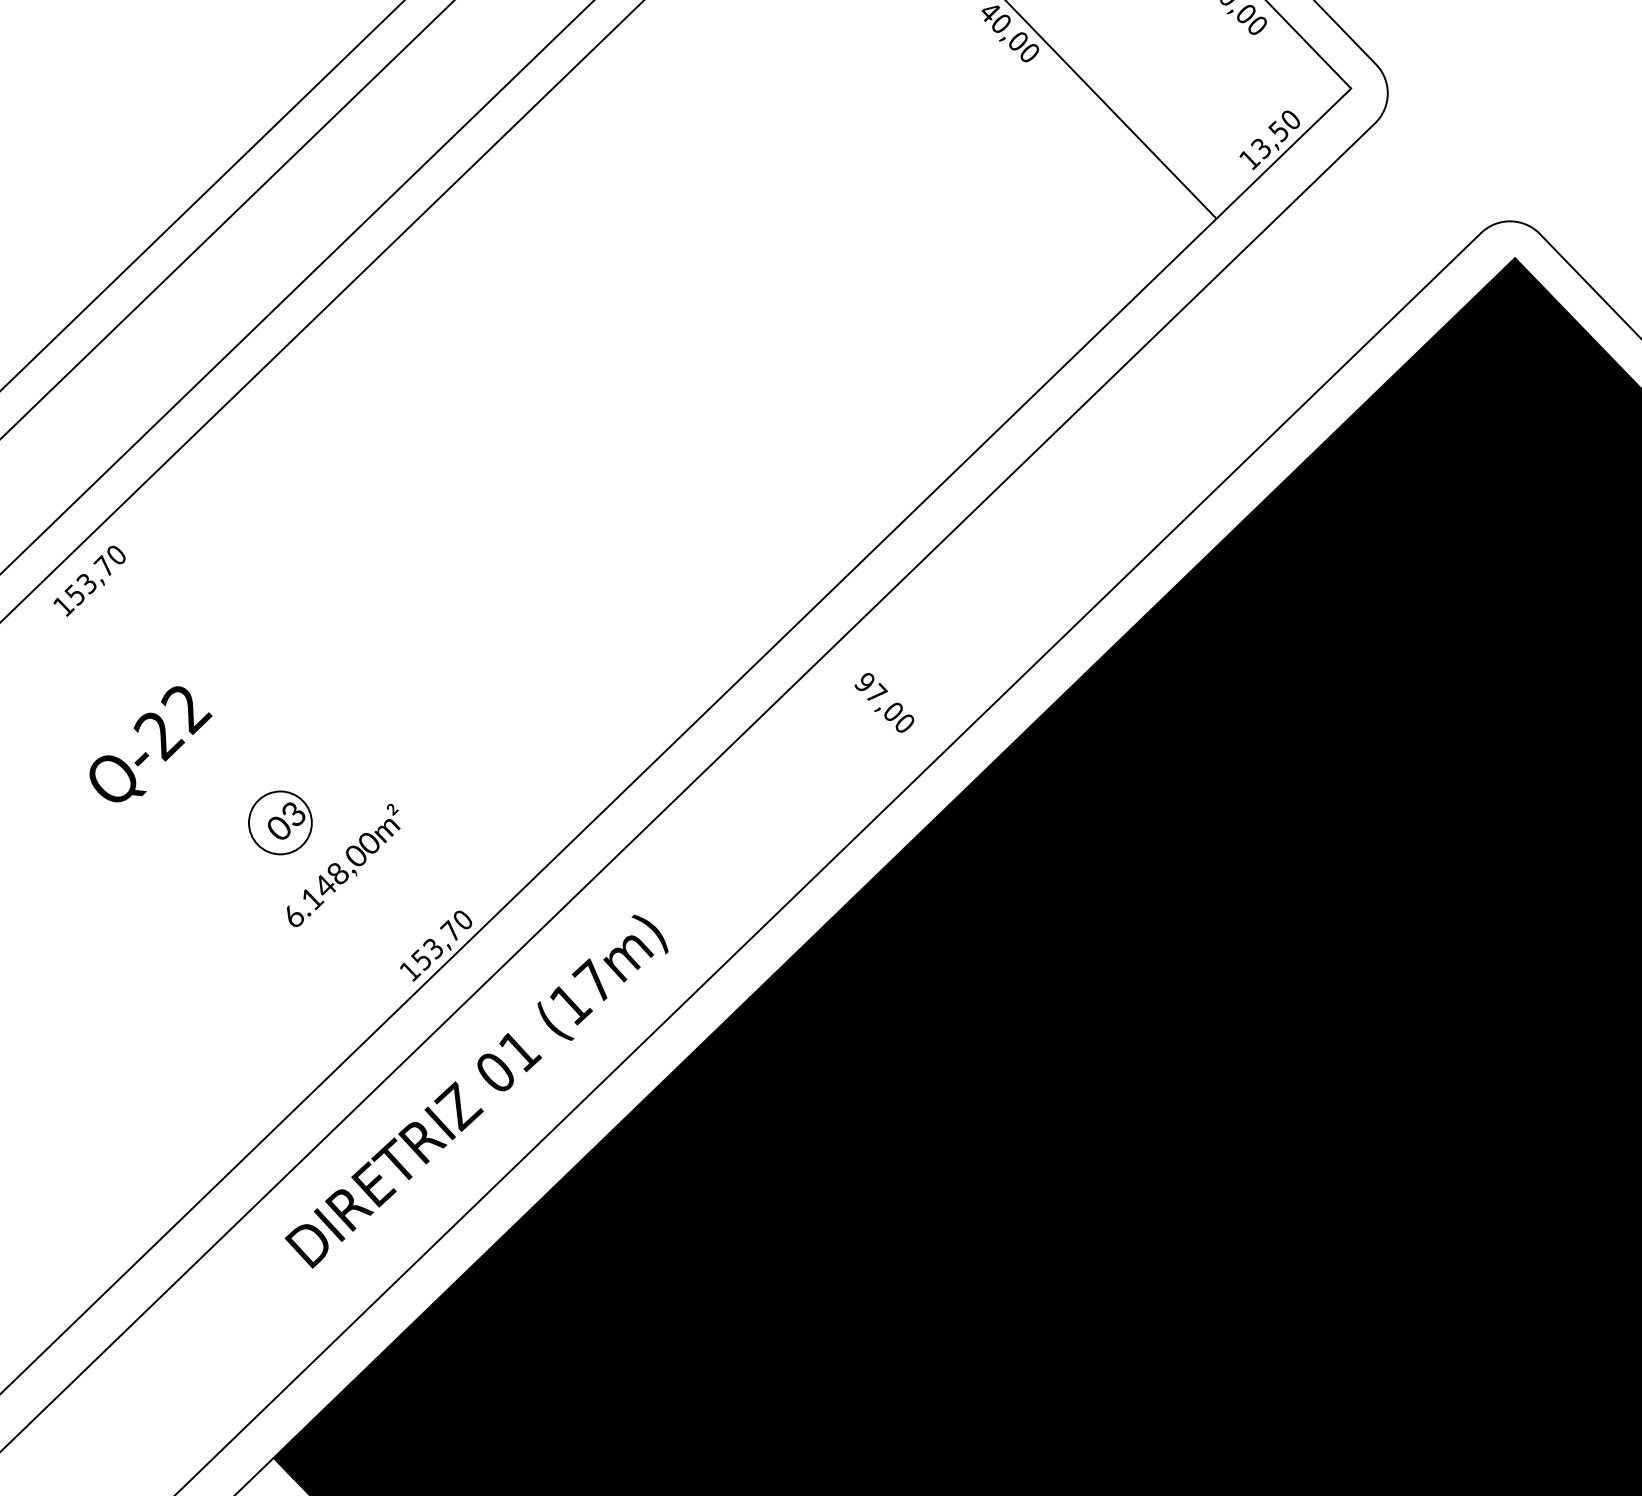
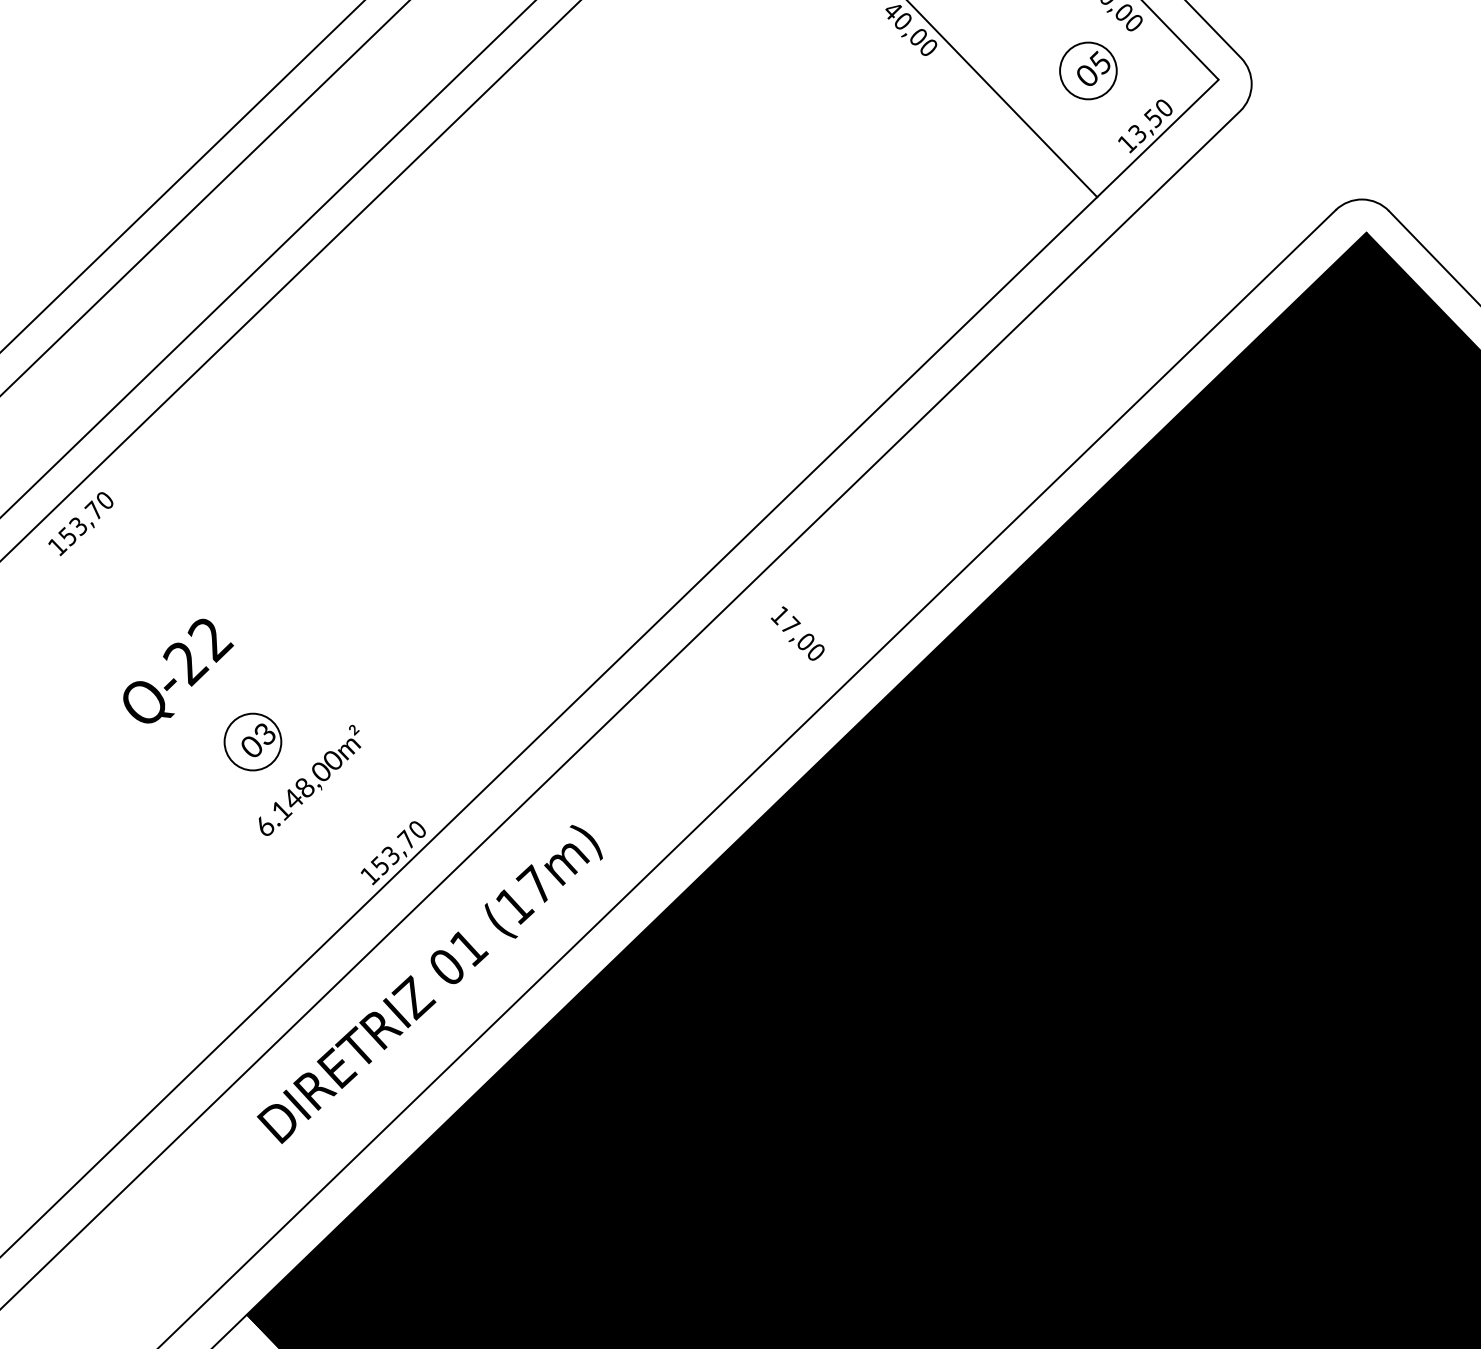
part: (1206, 78) -> (1088, 70), added
text: (864, 682) -> (779, 615), 97,00 -> 17,00
text: (150, 744) -> (178, 671), moved

